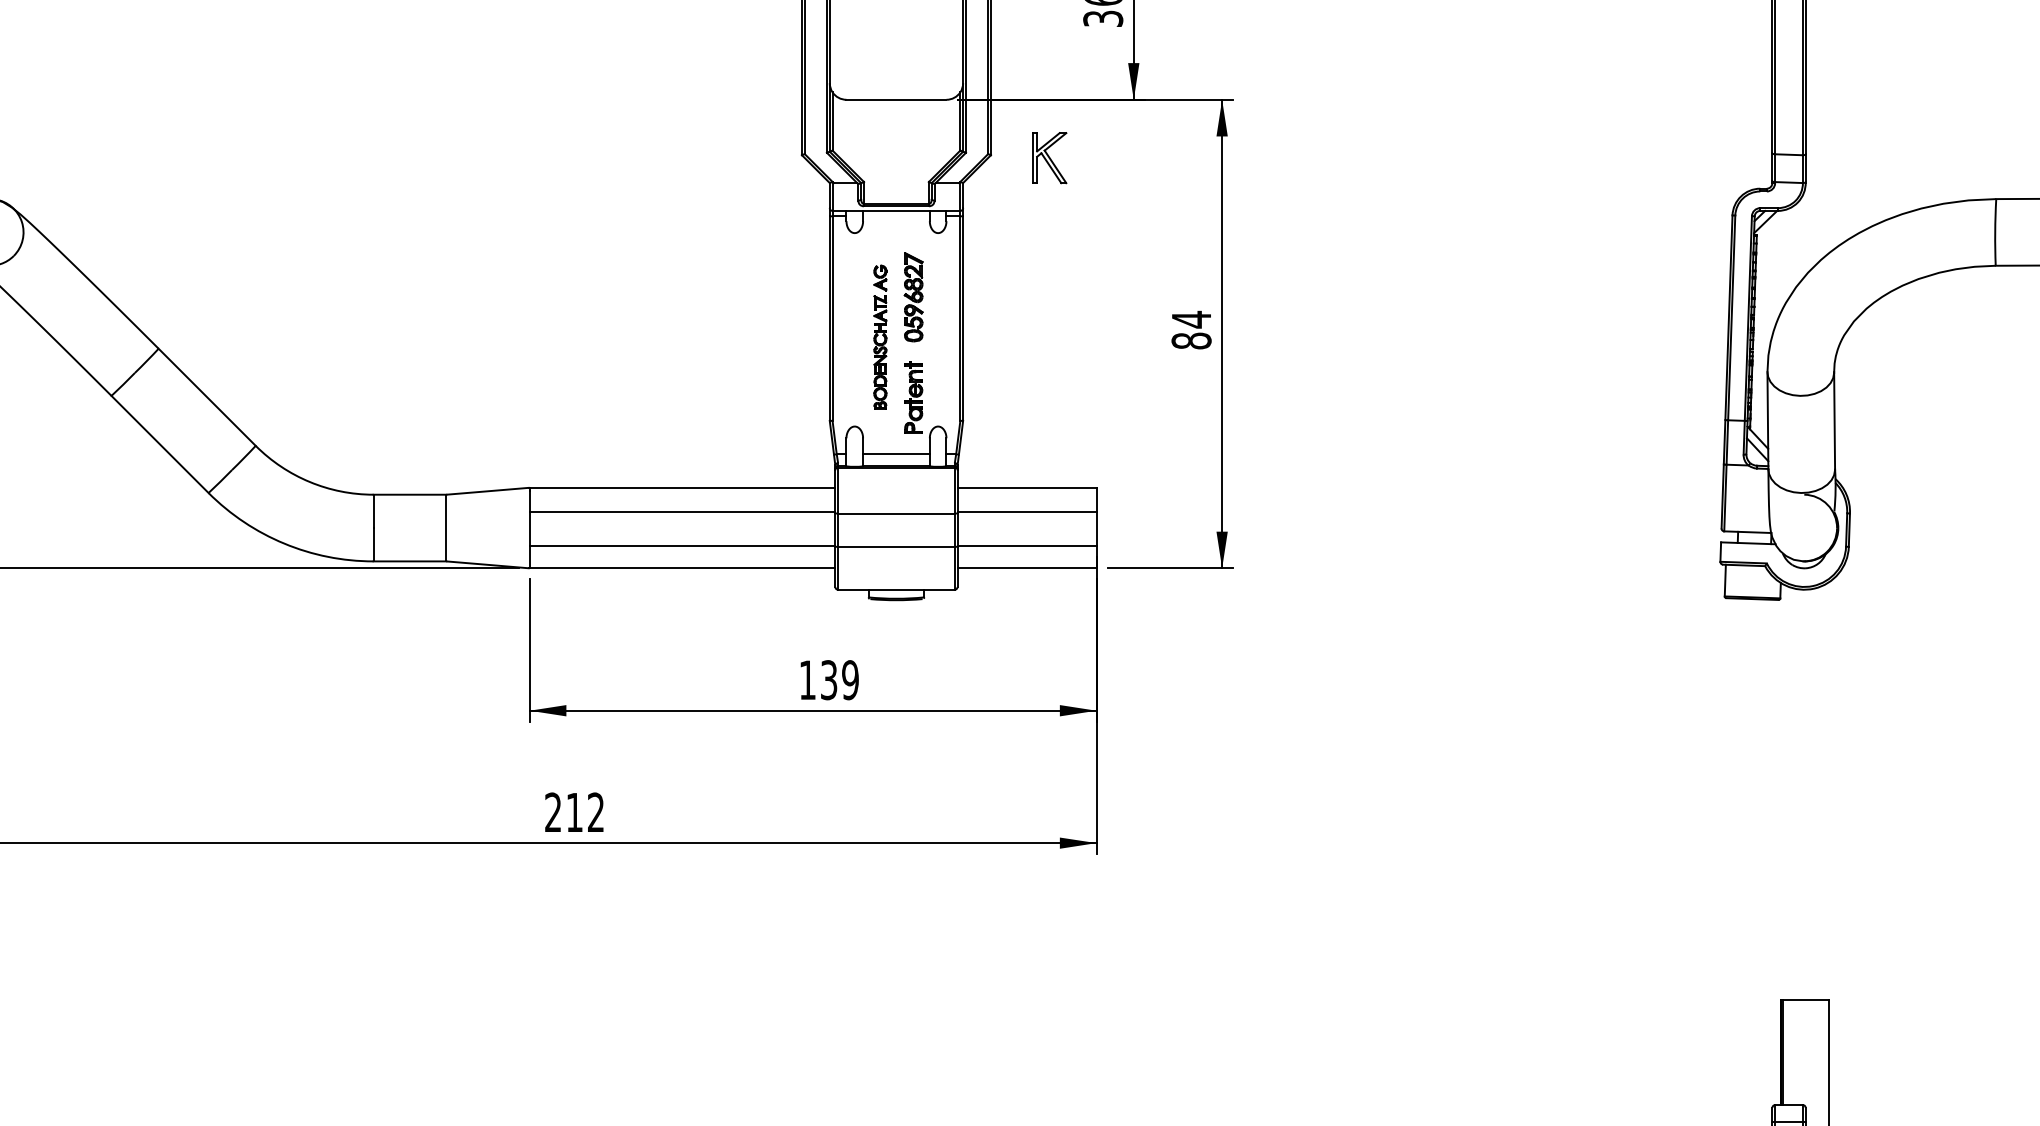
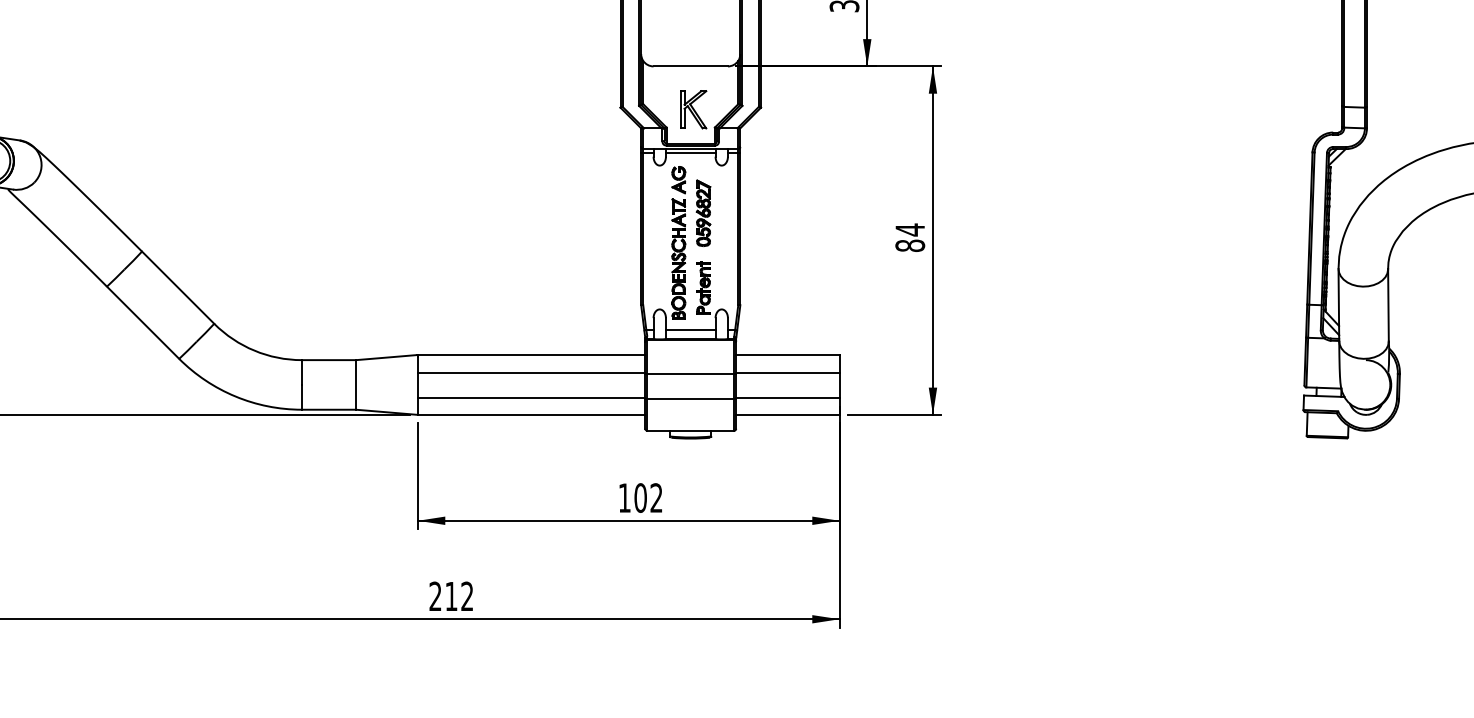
part: (1049, 158) -> (693, 110), moved
line: (896, 216) -> (690, 153), added
part: (880, 337) -> (678, 243), size x1.43
text: (839, 680) -> (648, 498), 139 -> 102

